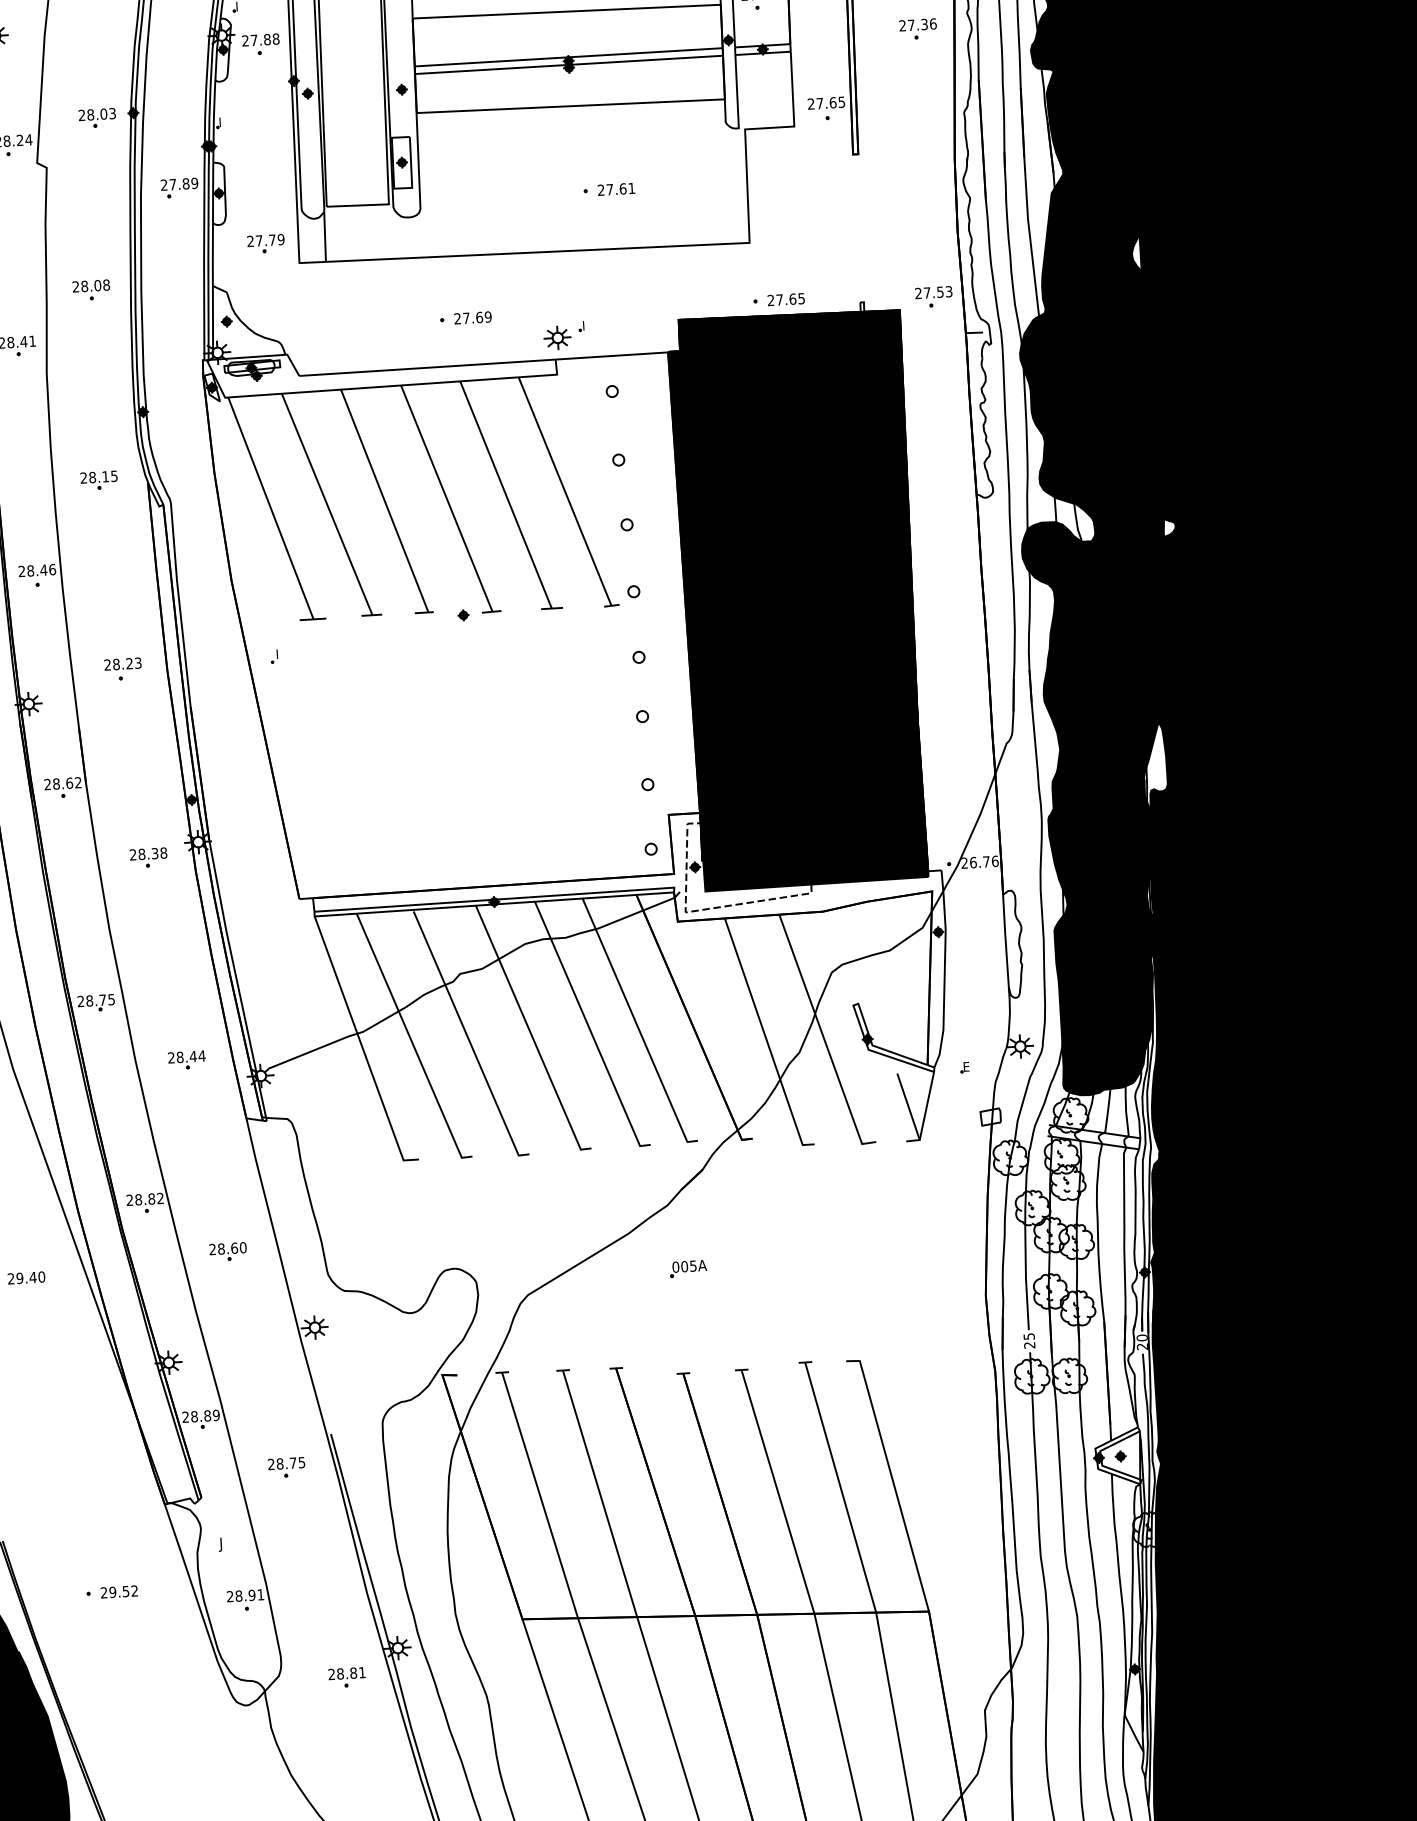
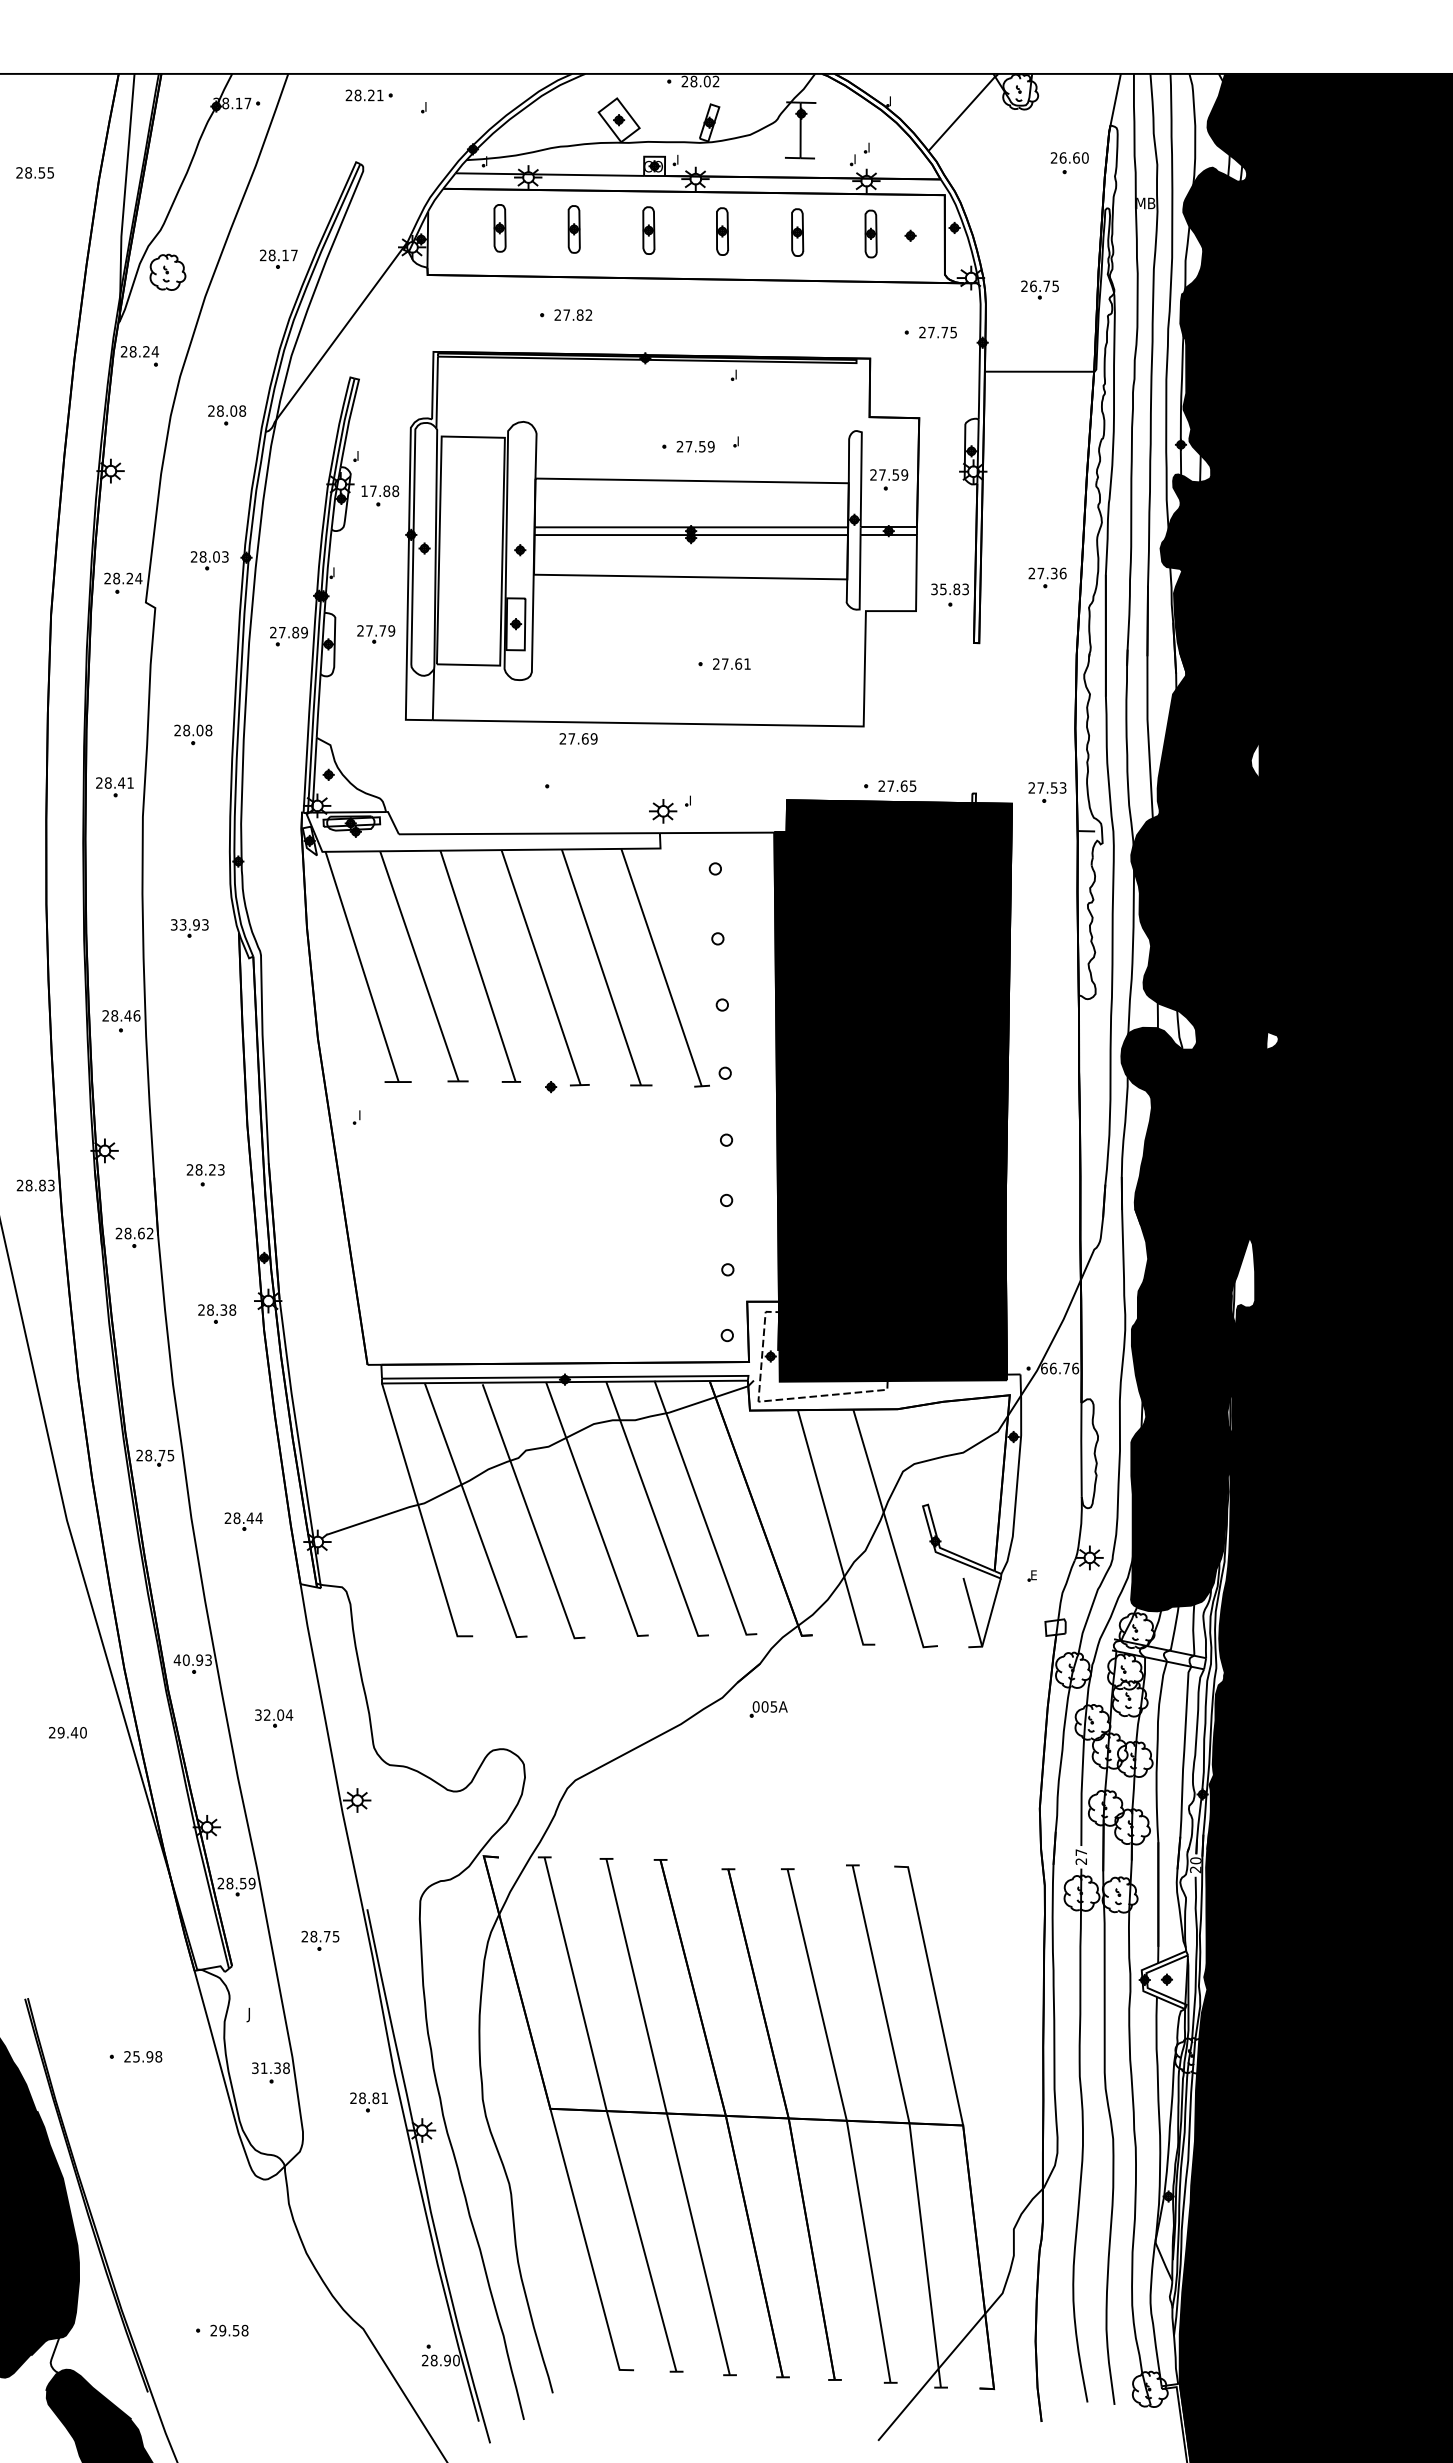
part: (918, 28) -> (1047, 577), moved
text: (245, 40) -> (364, 490), 27.88 -> 17.88
text: (825, 103) -> (949, 589), 27.65 -> 35.83
part: (266, 244) -> (376, 634), moved
text: (472, 317) -> (578, 738), moved
text: (98, 476) -> (189, 924), 28.15 -> 33.93
part: (123, 669) -> (205, 1175), moved
text: (964, 863) -> (1044, 1368), 26.76 -> 66.76
text: (144, 1198) -> (192, 1659), 28.82 -> 40.93
text: (228, 1247) -> (274, 1714), 28.60 -> 32.04
part: (688, 1268) -> (768, 1709), moved
text: (1029, 1336) -> (1081, 1852), 25 -> 27
text: (206, 1415) -> (242, 1883), 28.89 -> 28.59
text: (123, 1591) -> (147, 2056), 29.52 -> 25.98
text: (245, 1596) -> (270, 2068), 28.91 -> 31.38
part: (346, 1677) -> (368, 2102), moved

